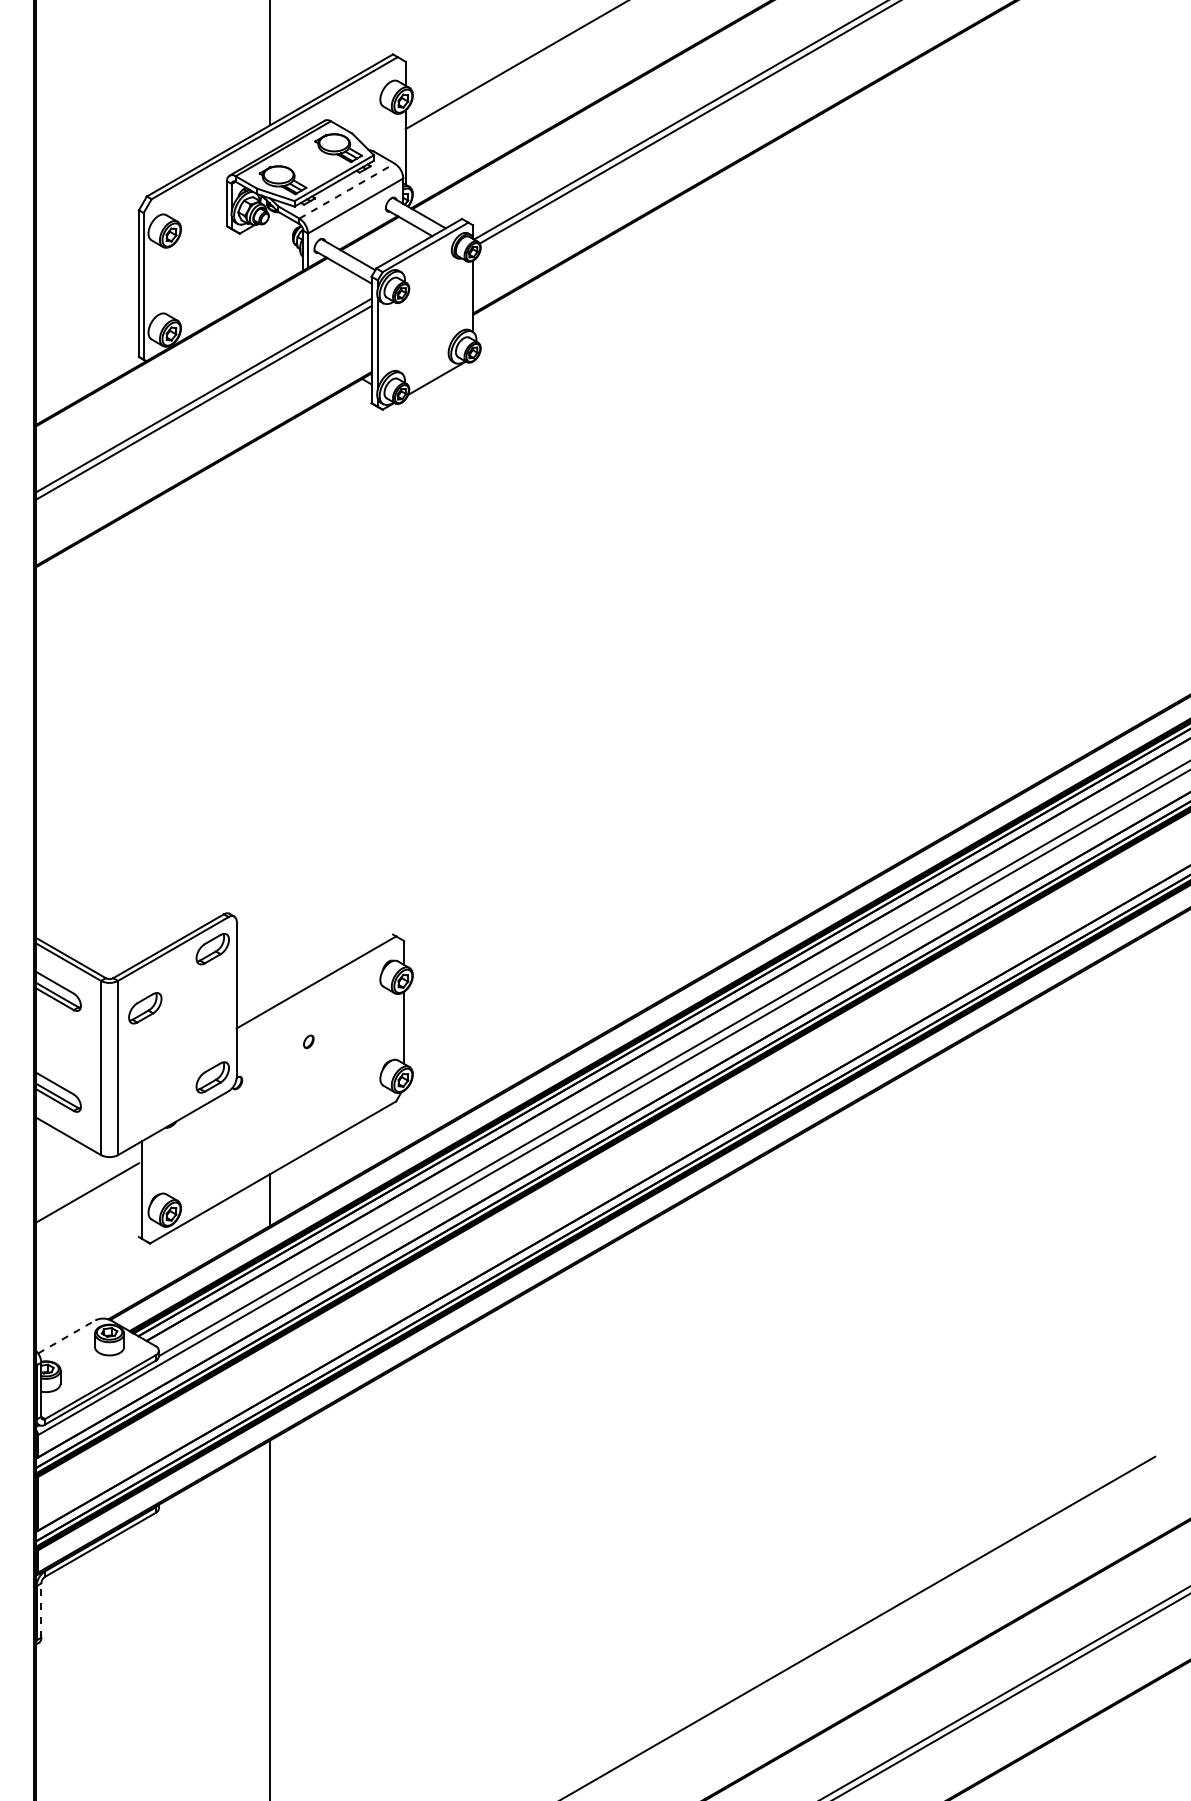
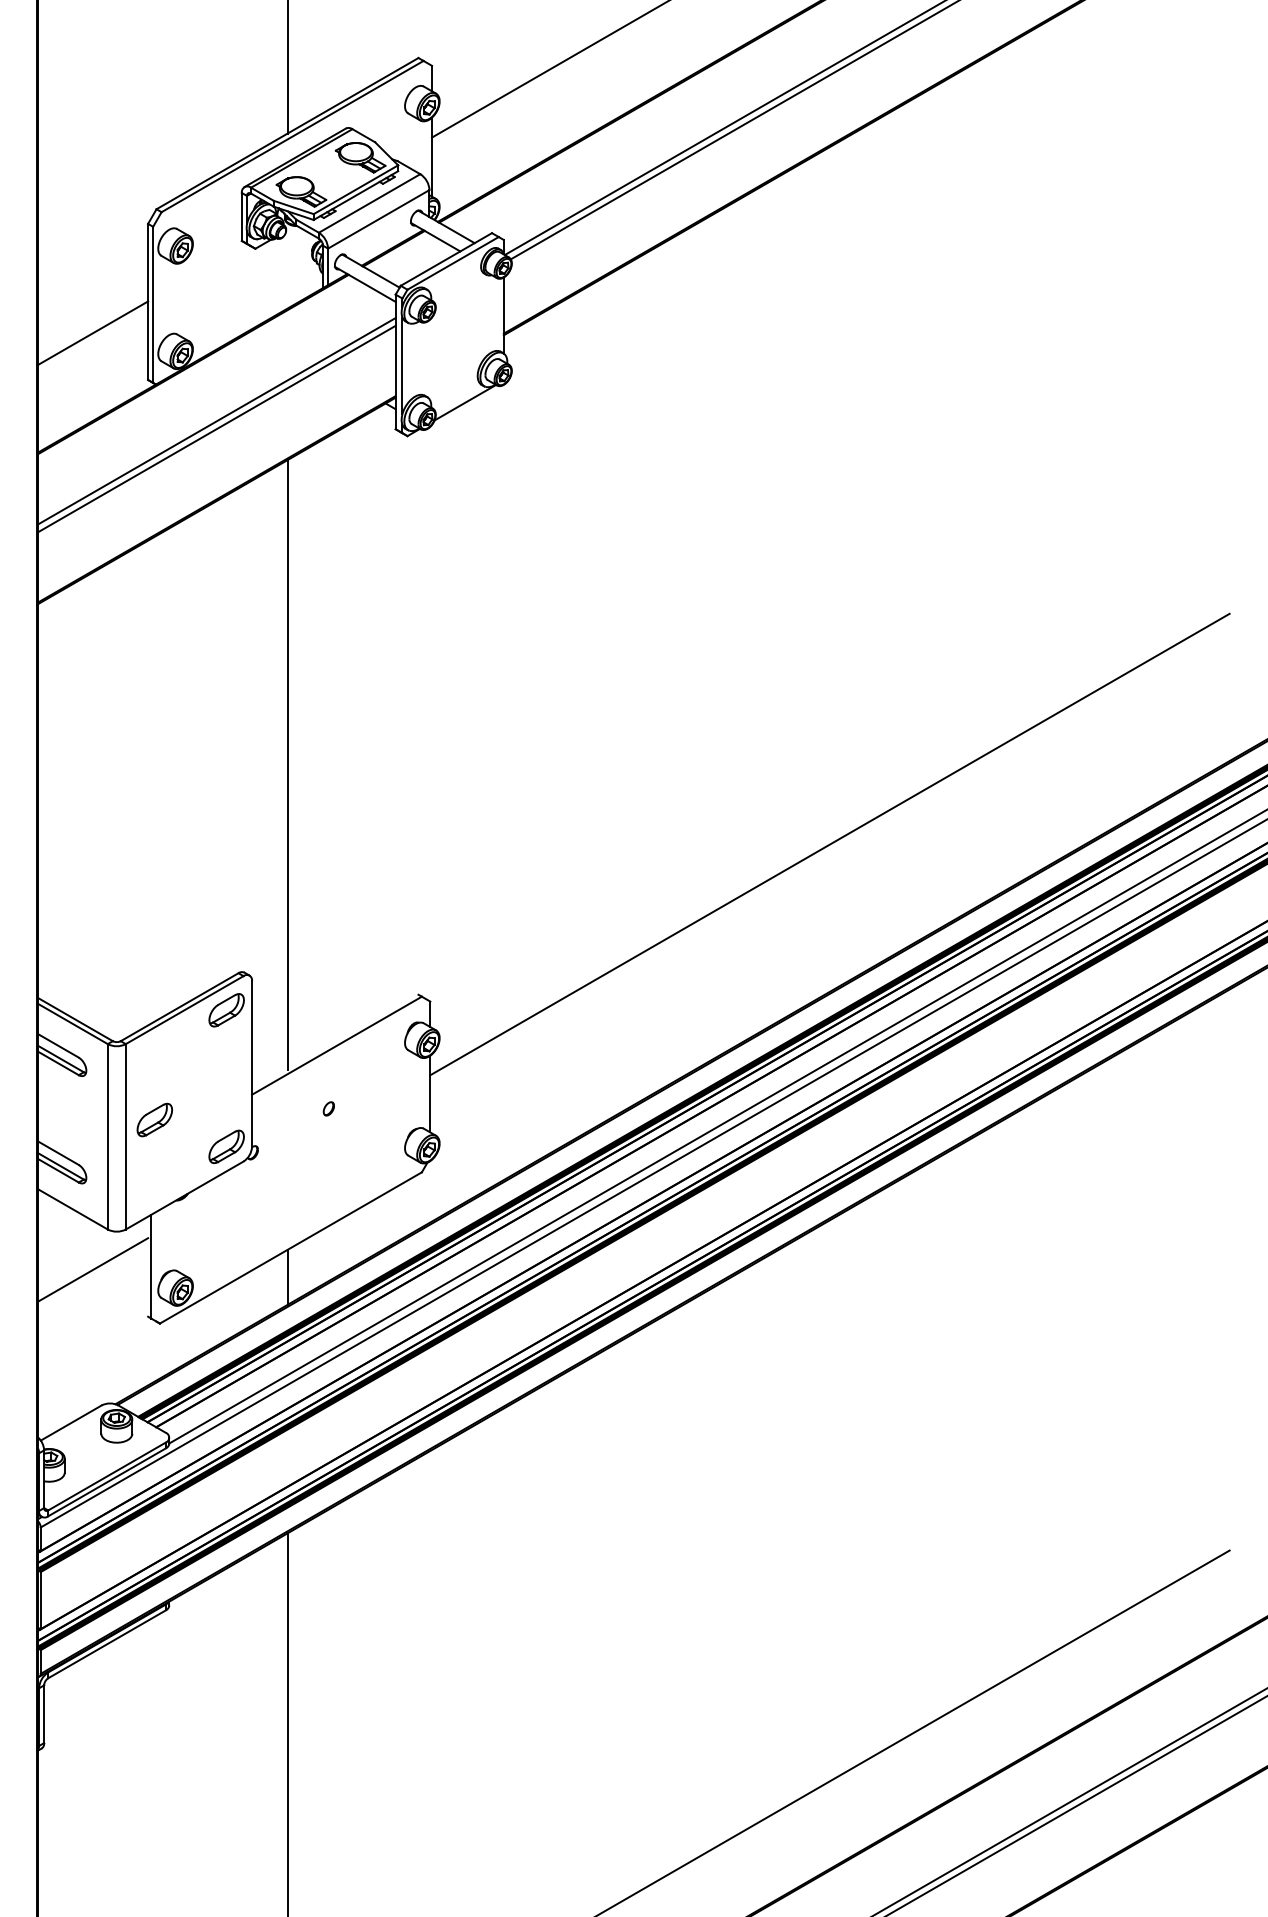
line: (347, 190) -> (370, 202), dashed -> solid
line: (86, 312) -> (92, 332), added
line: (269, 718) -> (287, 764), added
line: (779, 793) -> (829, 844), added
part: (145, 1008) -> (155, 1120), moved
line: (67, 1336) -> (72, 1422), dashed -> solid
line: (41, 1610) -> (44, 1714), dashed -> solid

